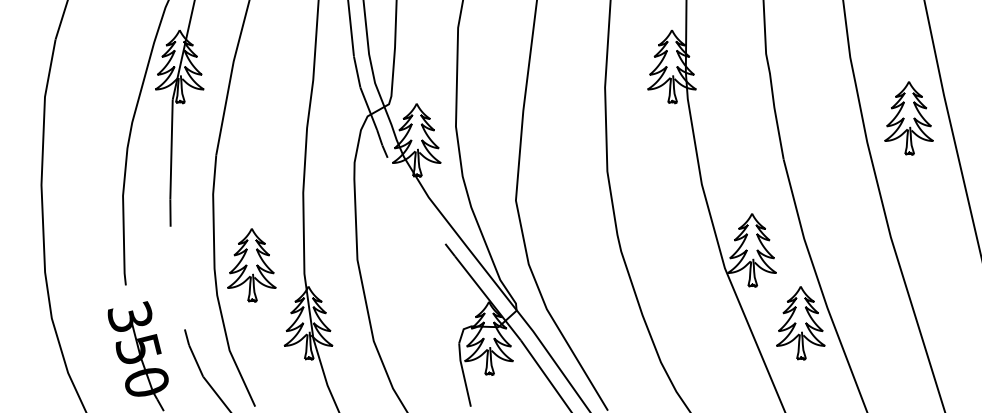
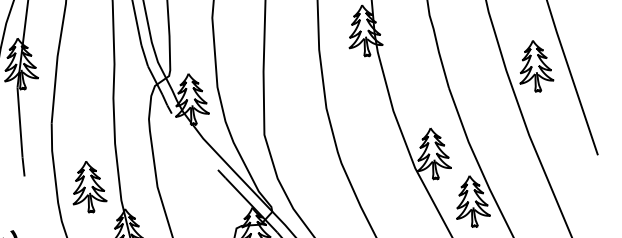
part: (908, 118) -> (535, 66), moved
part: (251, 265) -> (88, 187), moved

